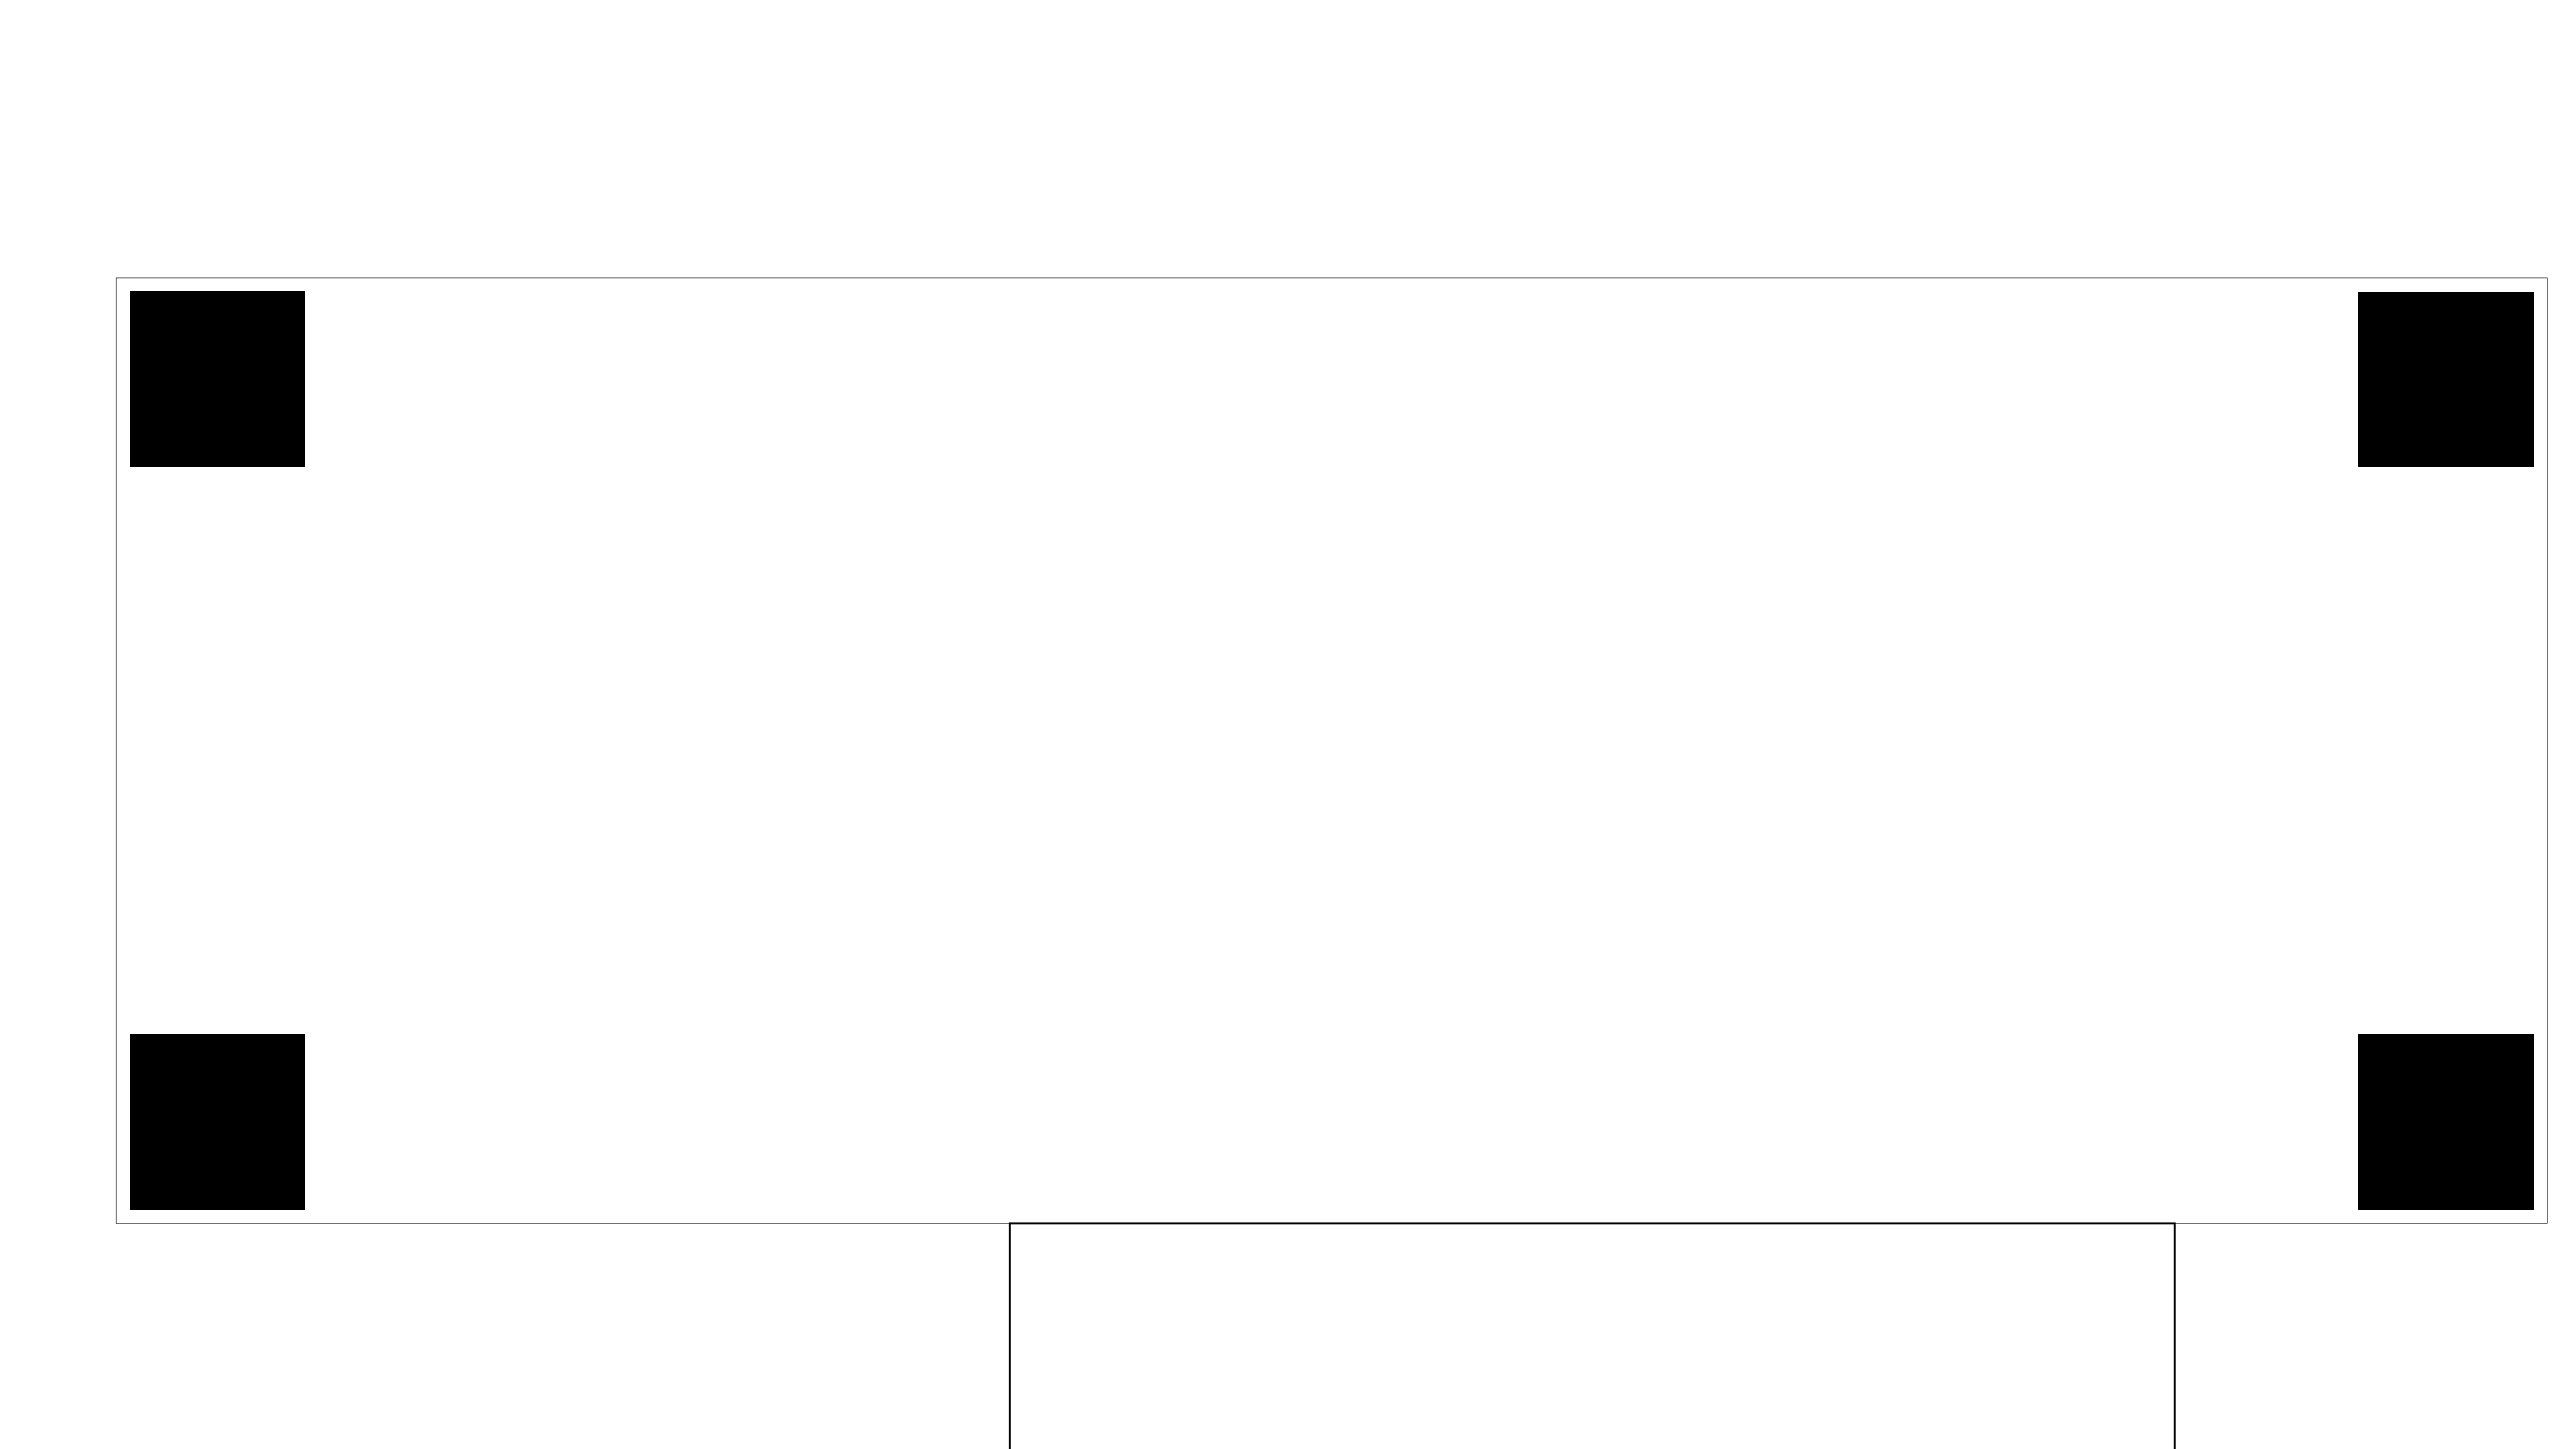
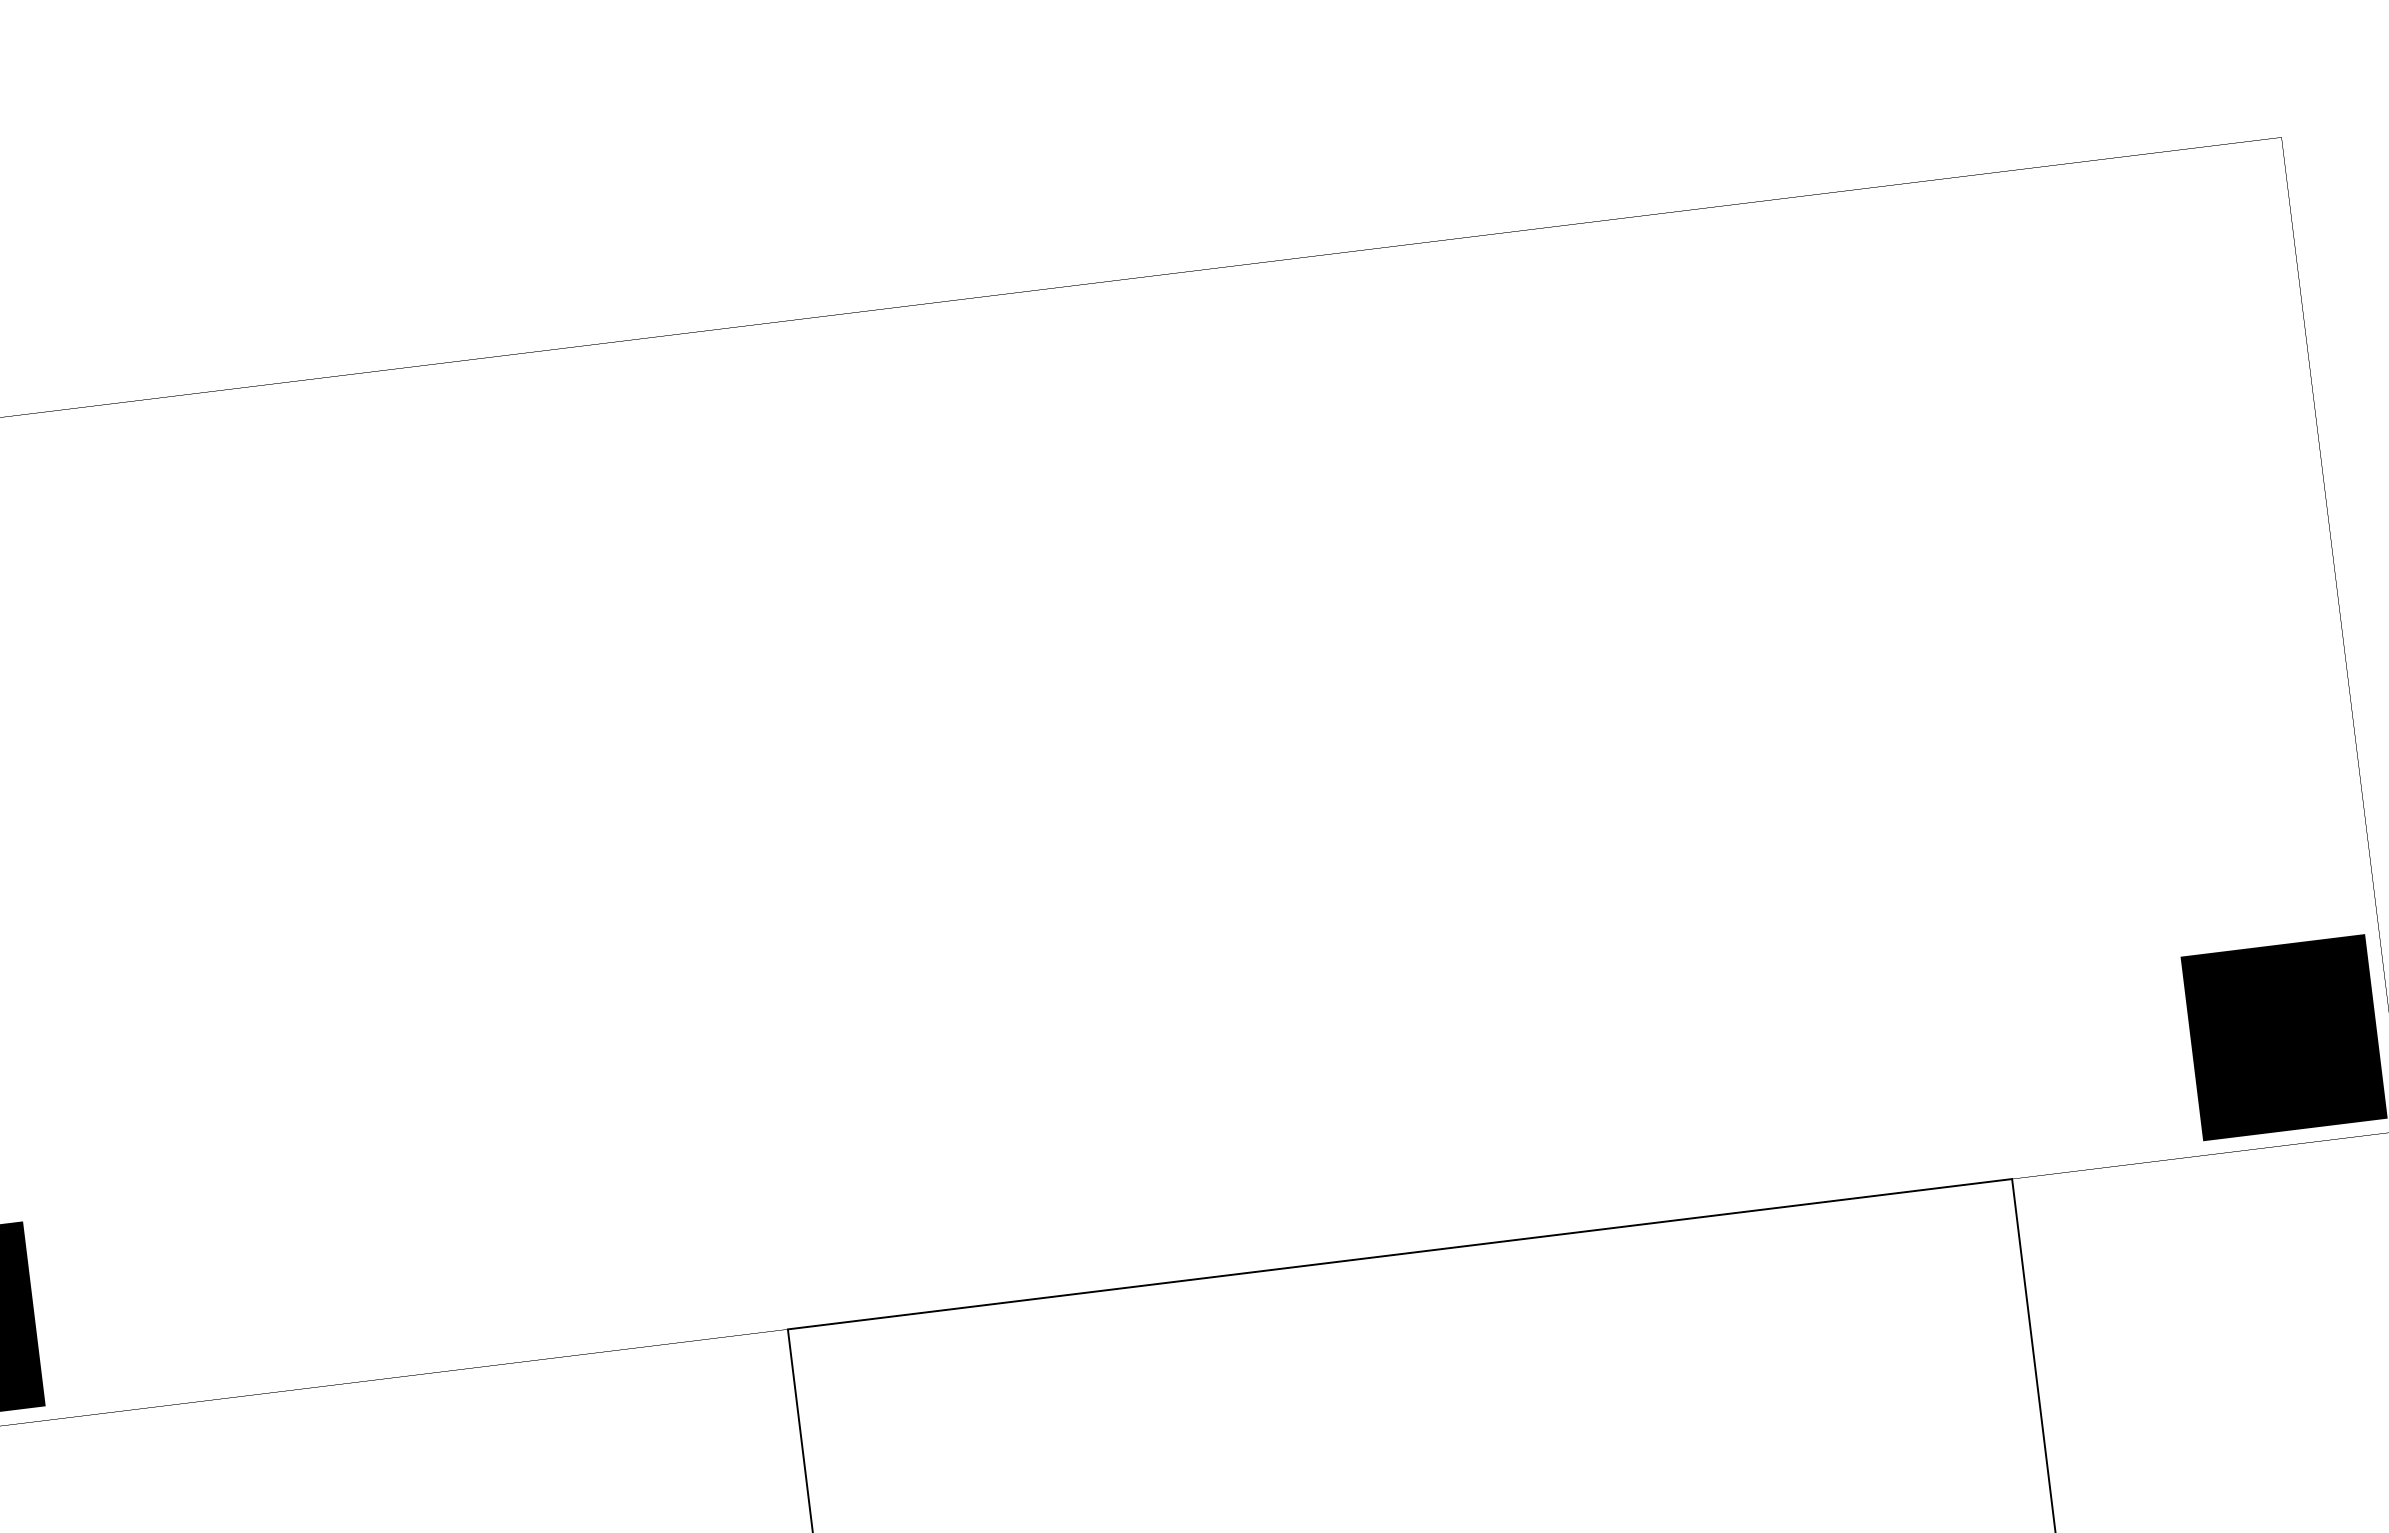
part: (2445, 379) -> (2187, 257), removed

